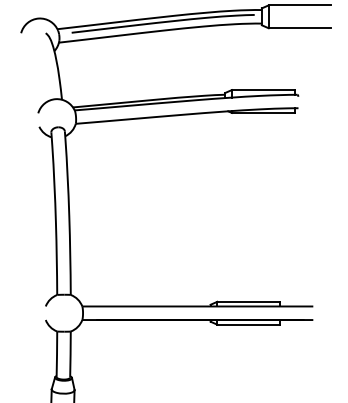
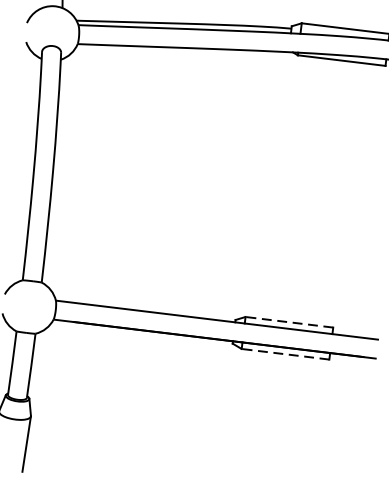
line: (248, 301) -> (289, 321), solid -> dashed
line: (248, 324) -> (285, 353), solid -> dashed

